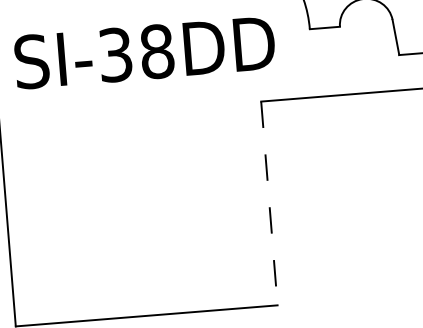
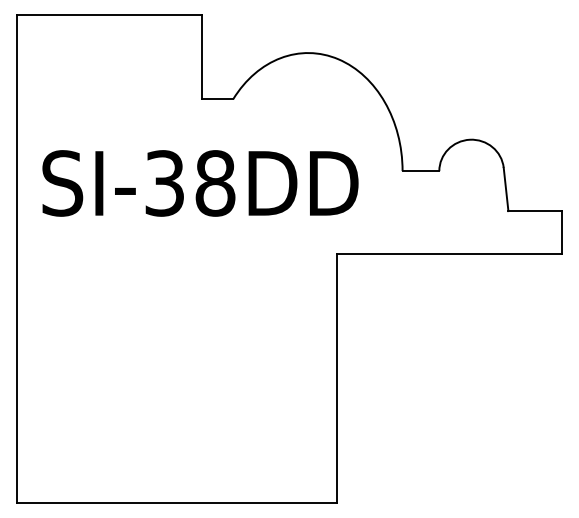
line: (269, 203) -> (336, 378), dashed -> solid

